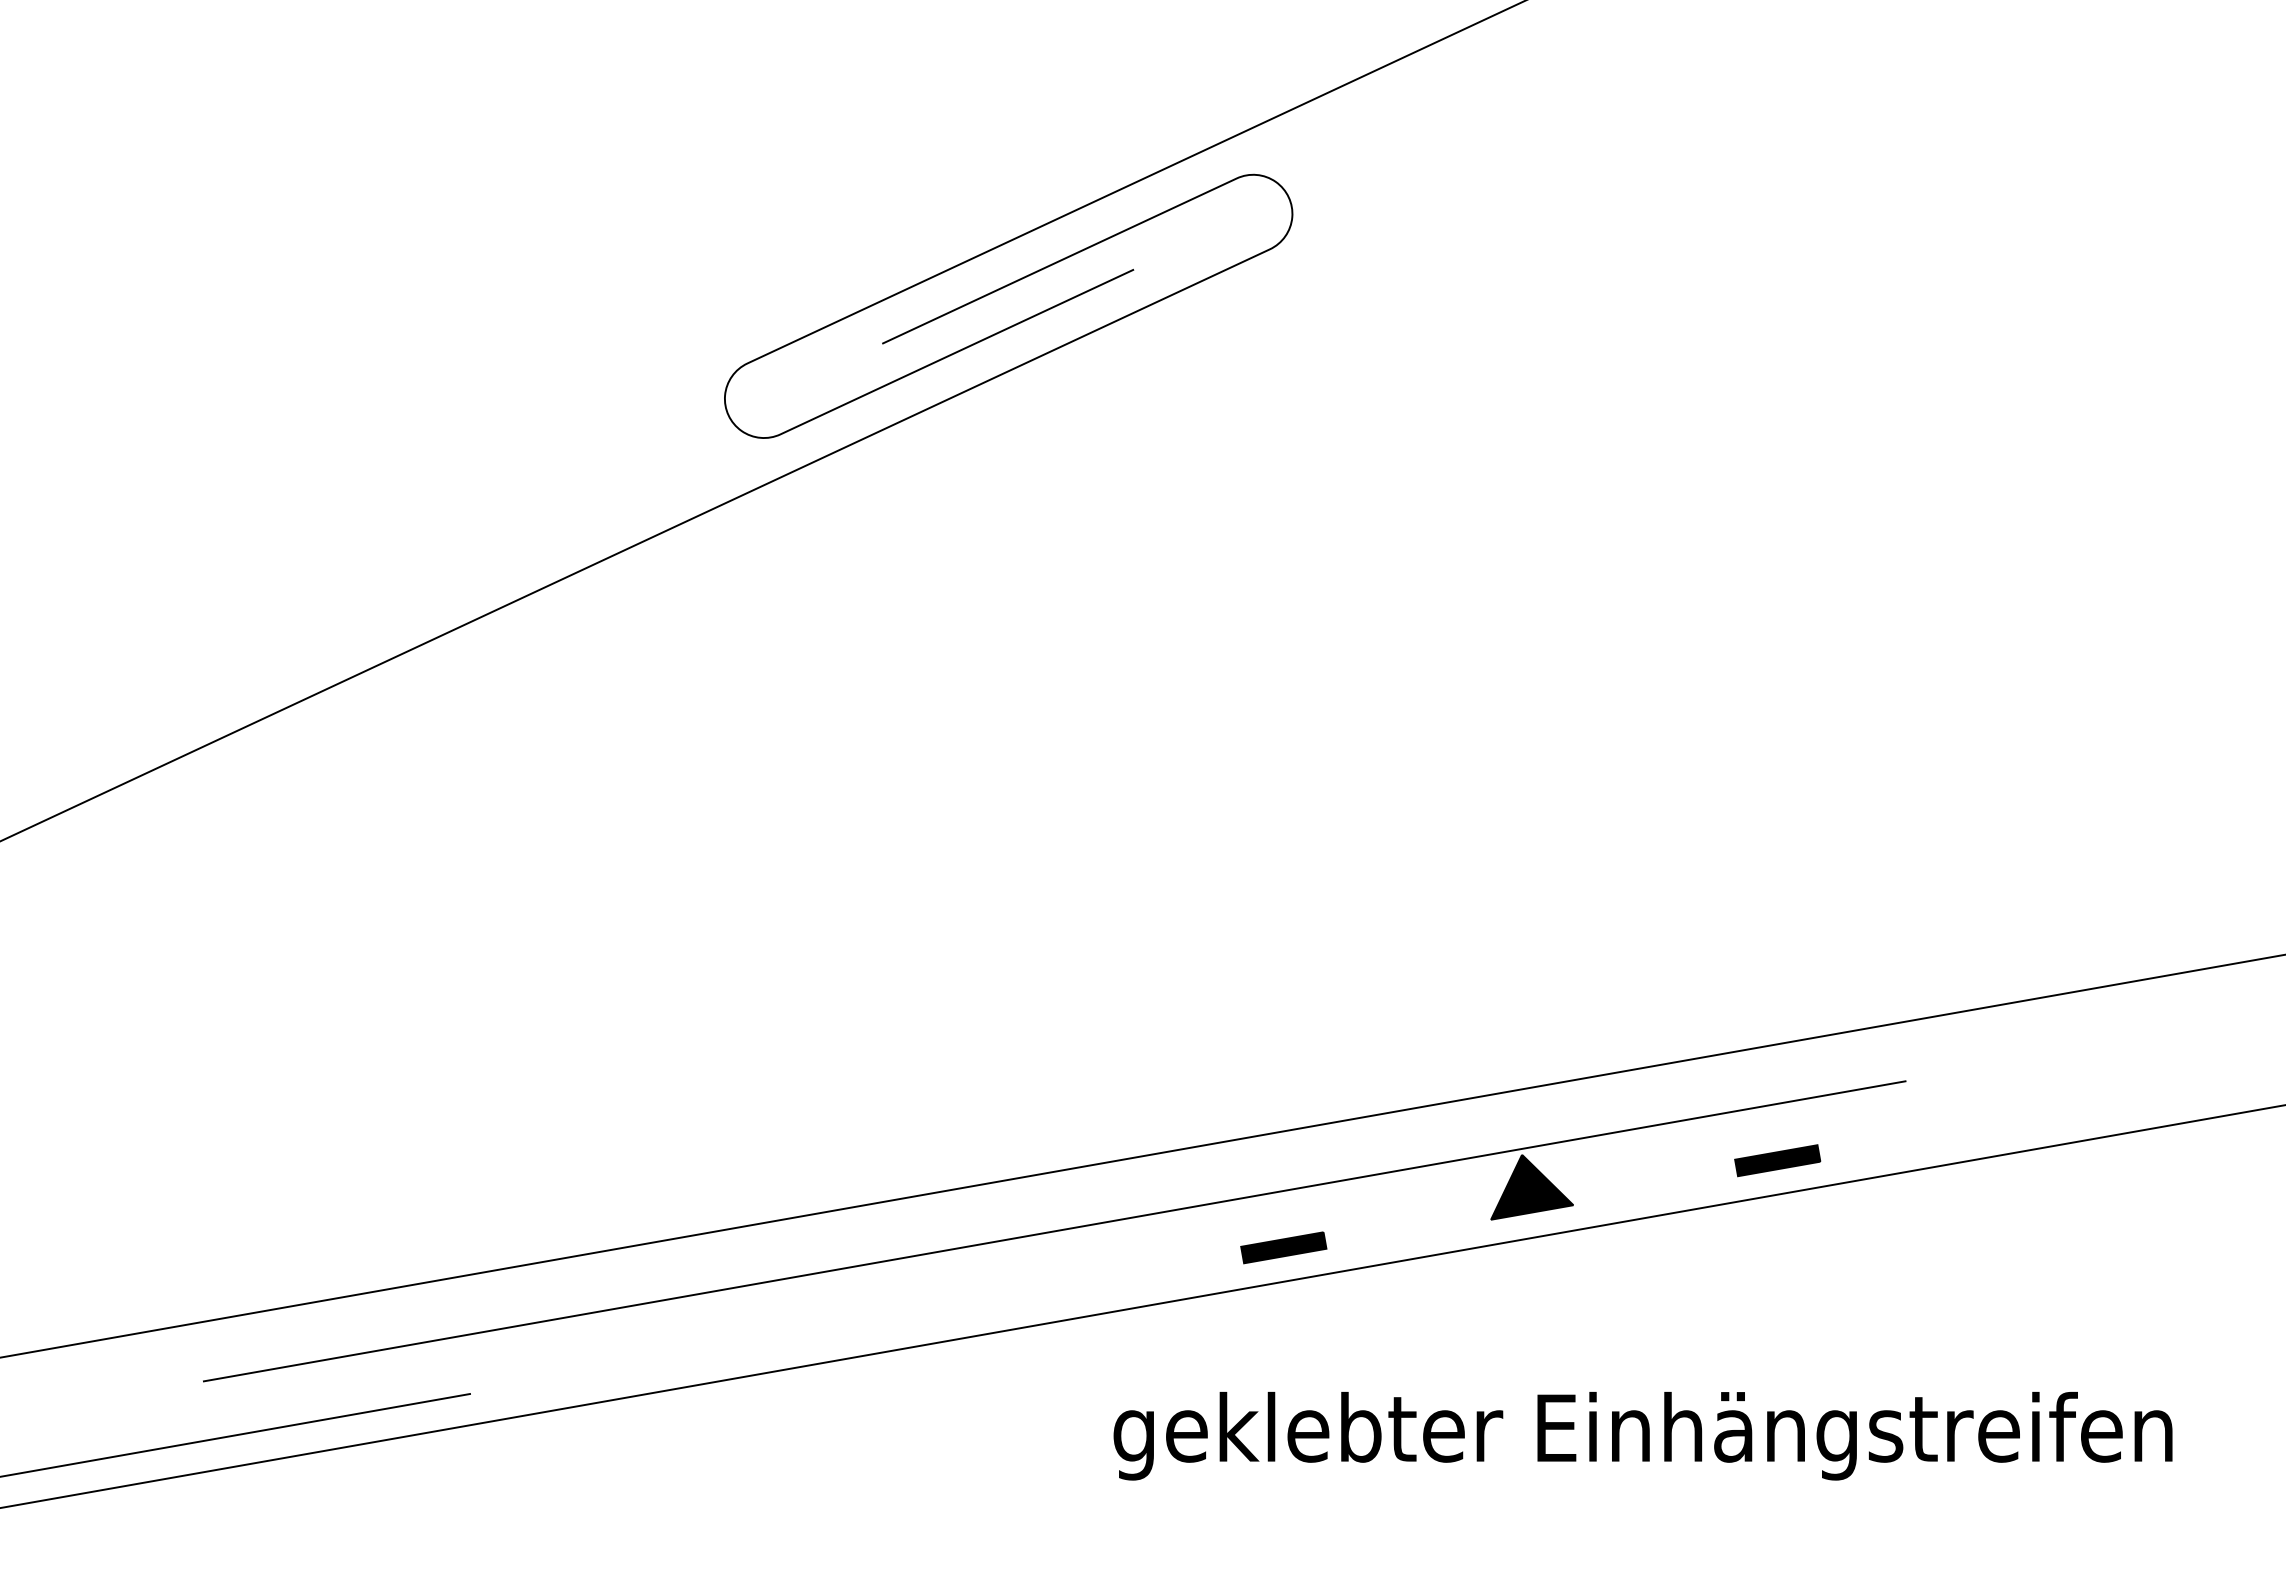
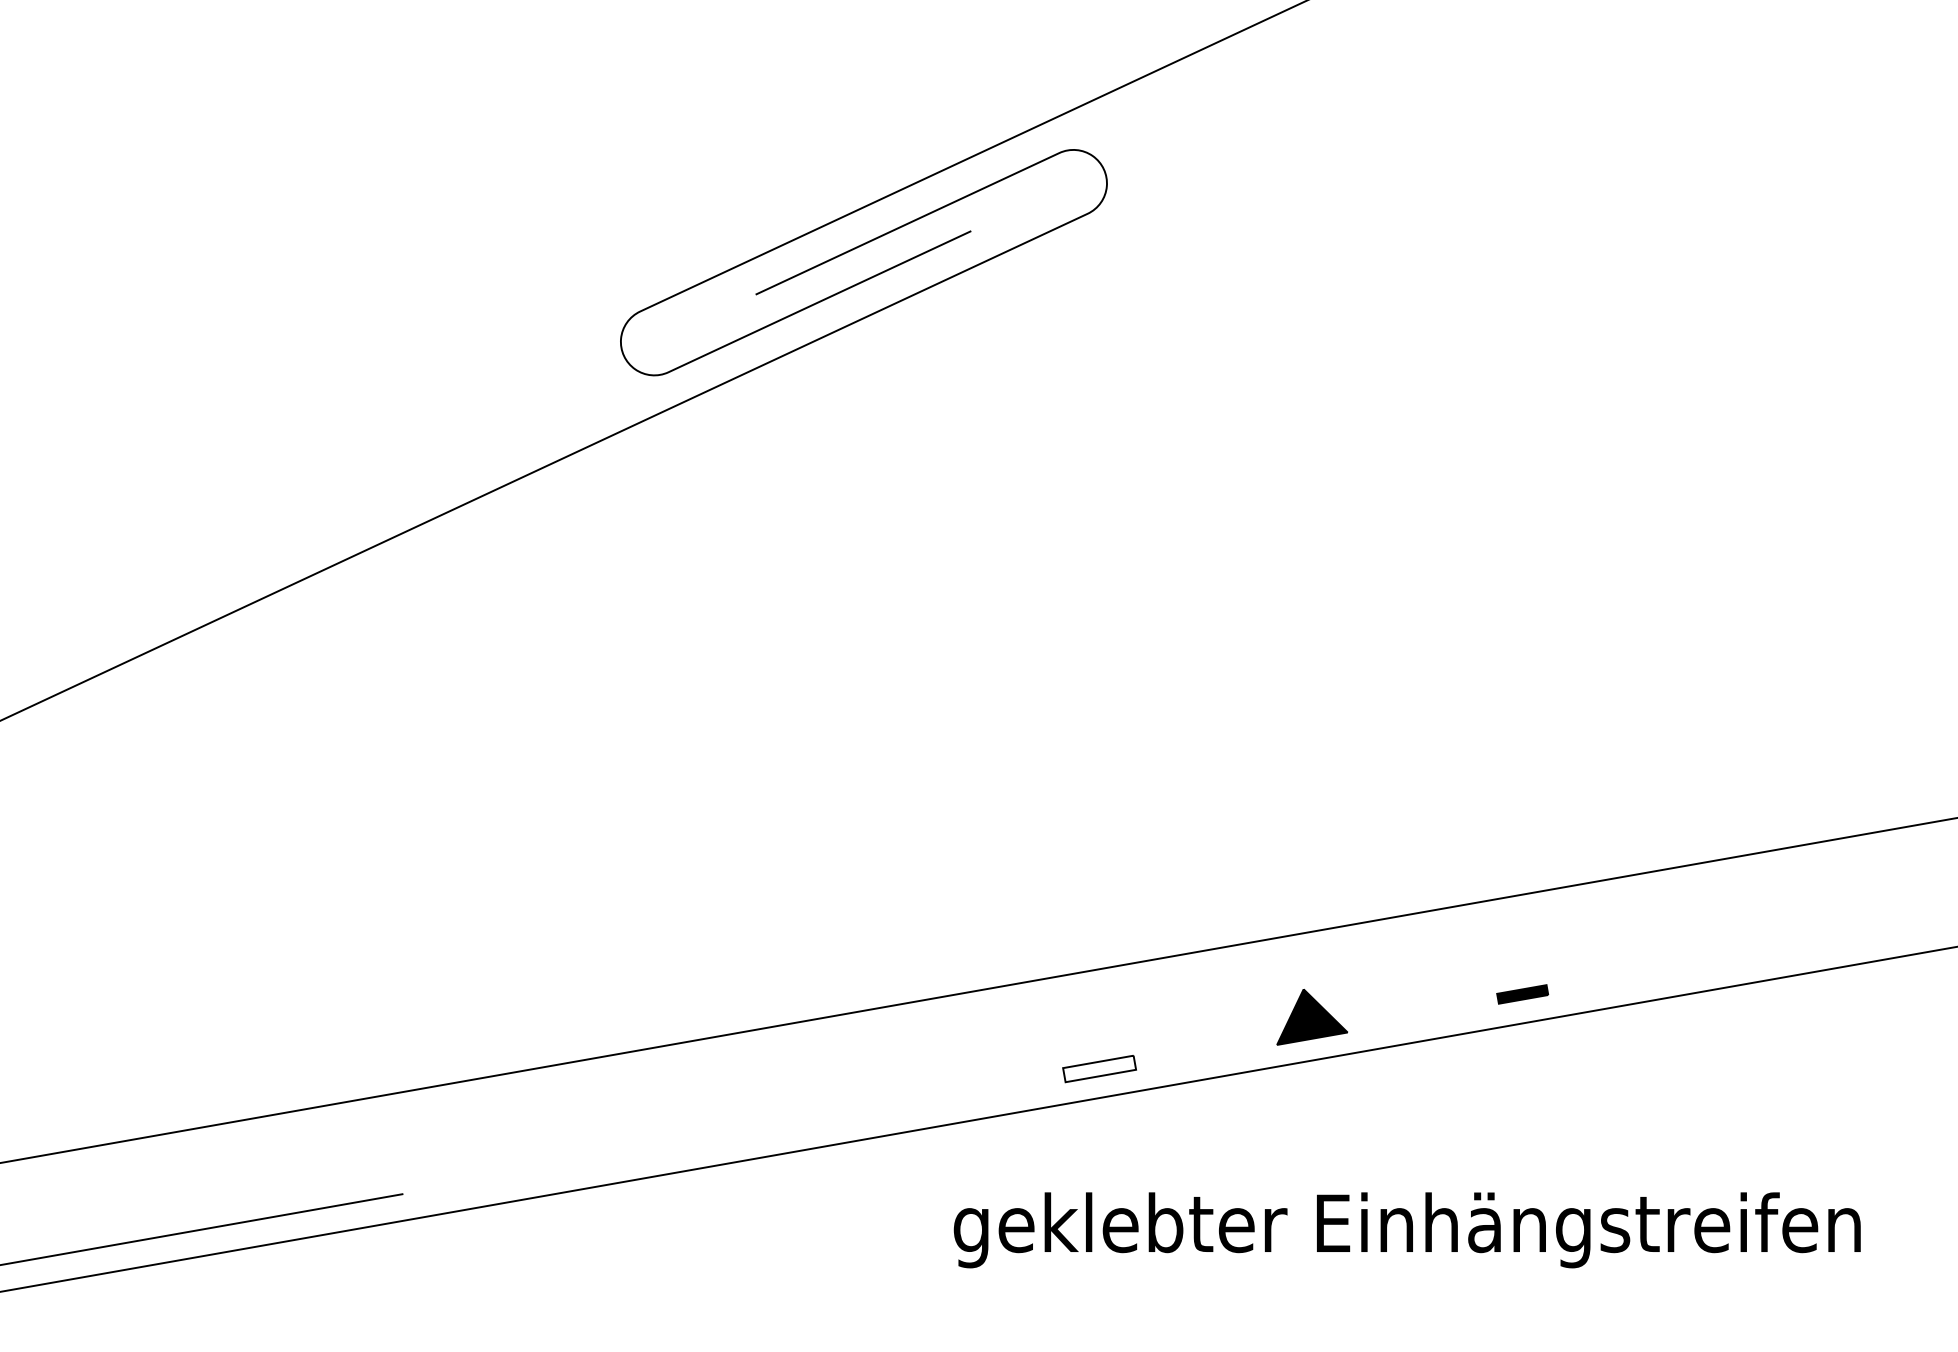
part: (1777, 1160) -> (1522, 994), size x0.7
line: (1054, 1231) -> (903, 1055), removed
fill: (1283, 1247) -> (1099, 1068), removed

